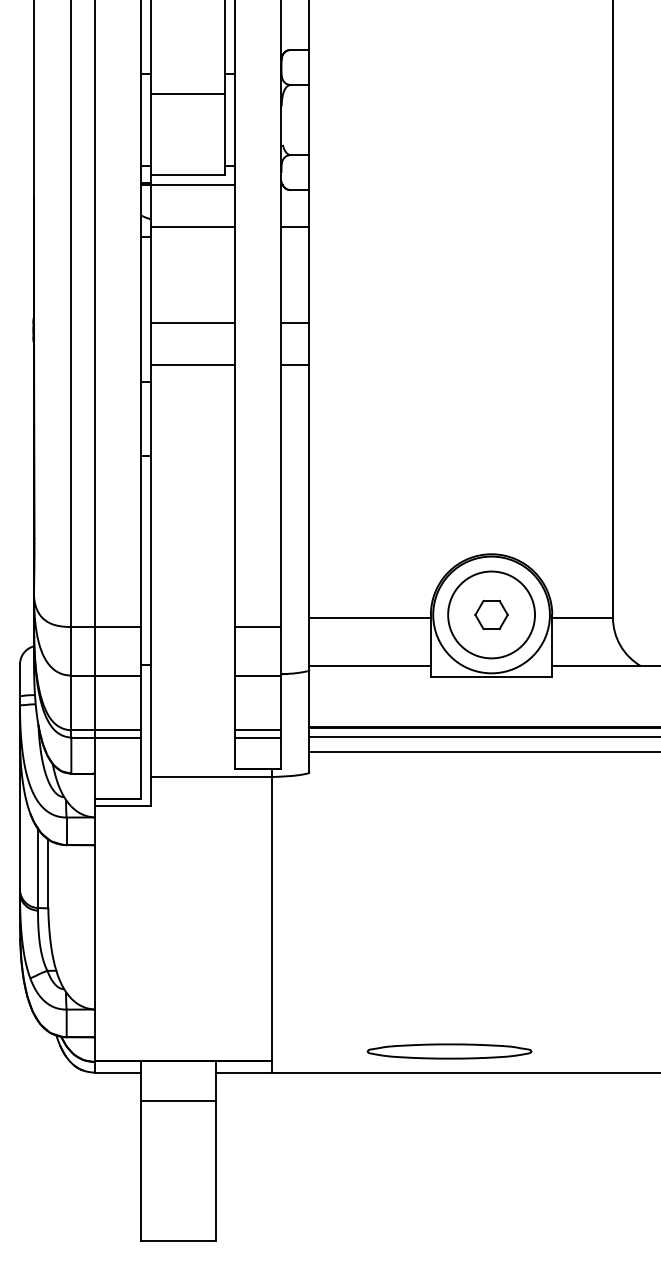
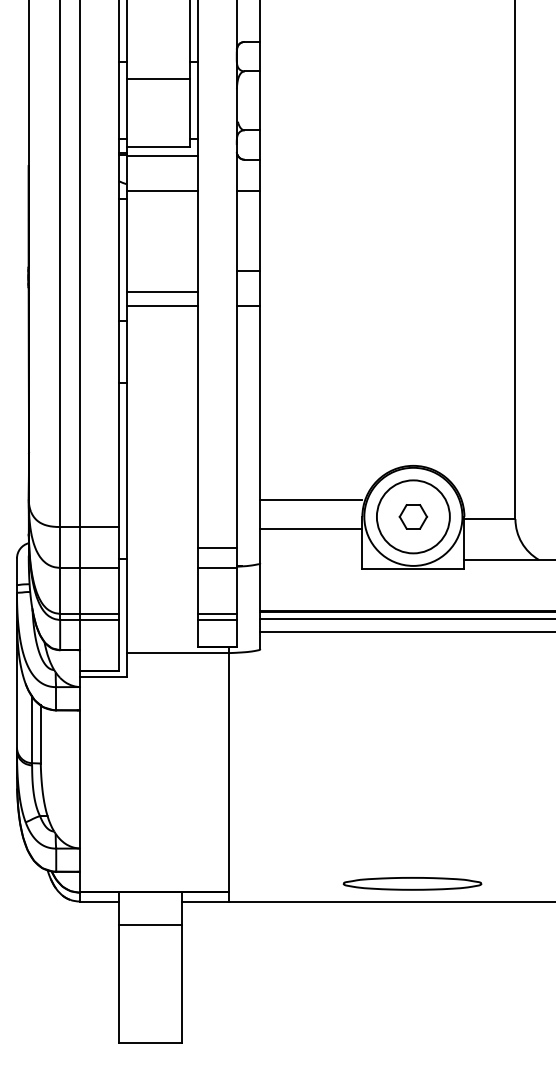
line: (192, 323) -> (161, 292), moved
line: (369, 617) -> (310, 499), moved
line: (257, 626) -> (216, 547), moved
line: (369, 666) -> (310, 529), moved
part: (449, 1051) -> (412, 883), moved

